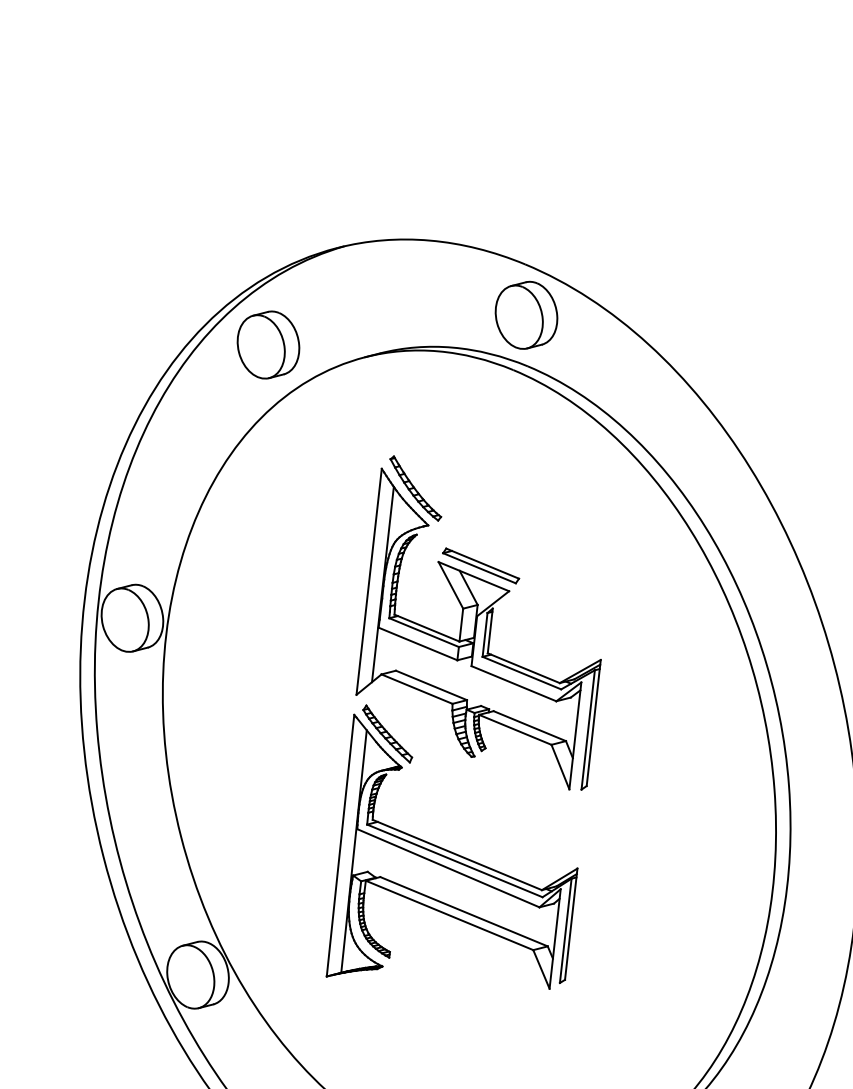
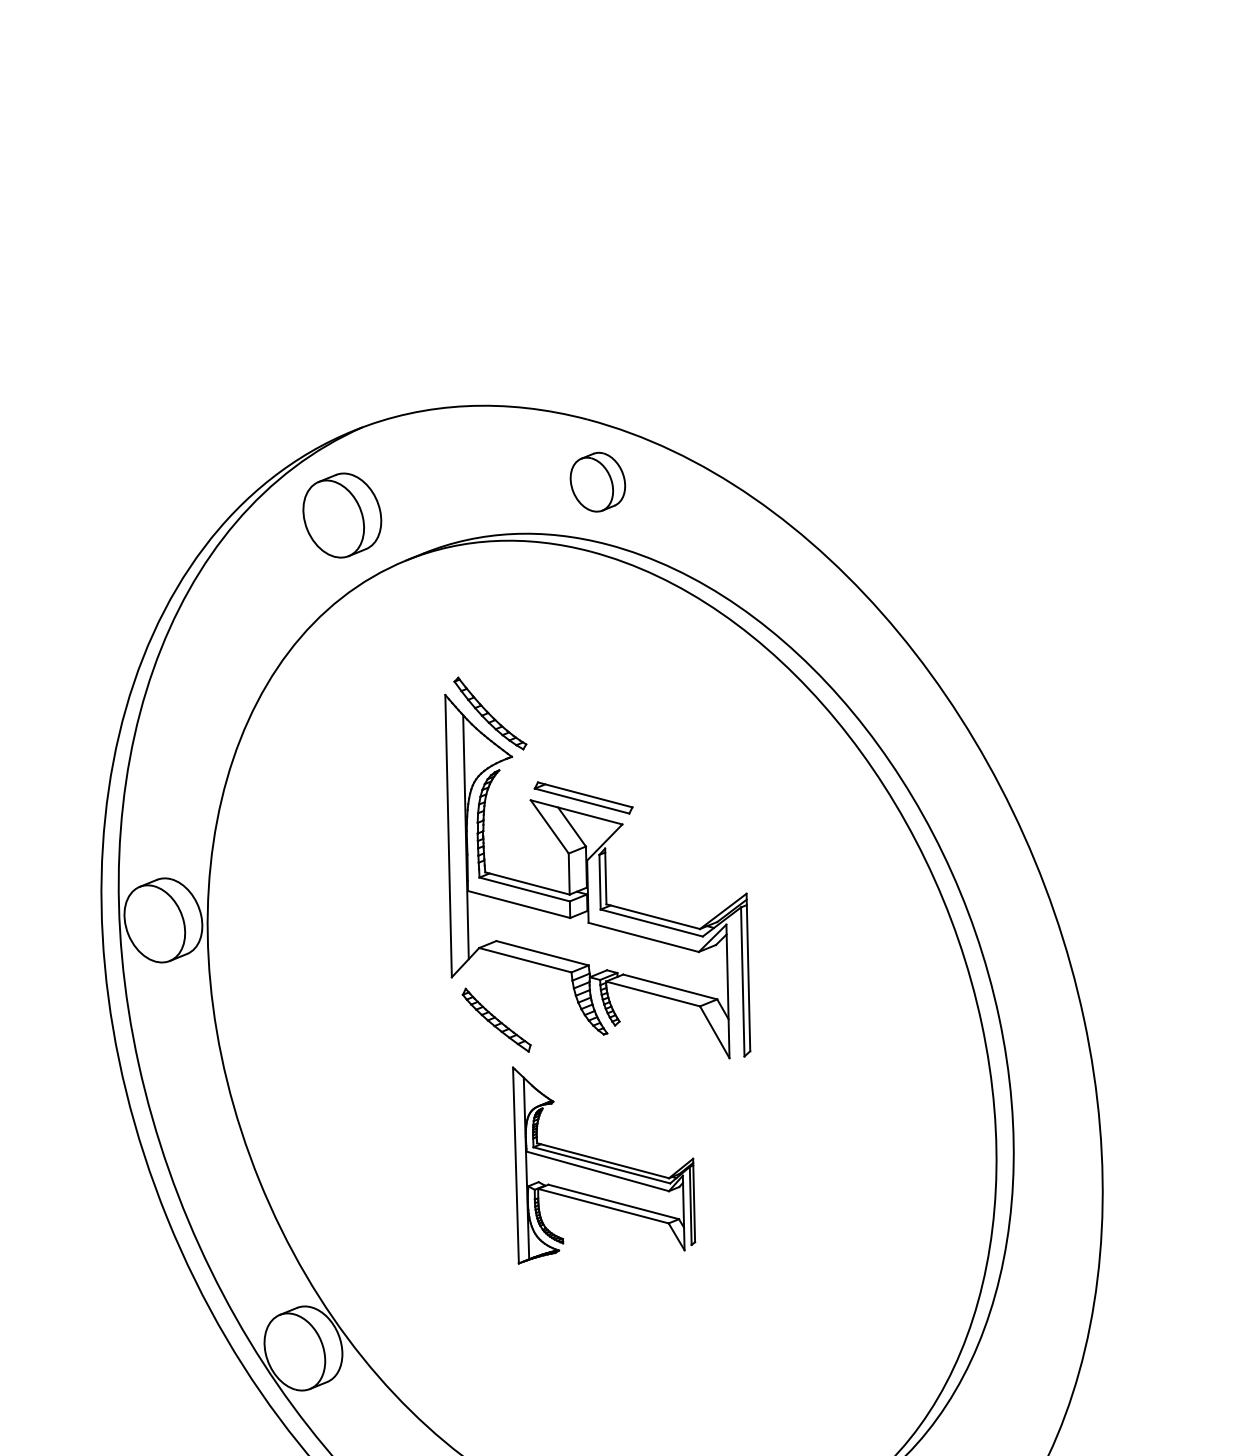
part: (526, 315) -> (597, 482), size x0.7
part: (268, 345) -> (342, 515), moved
part: (457, 861) -> (603, 1165), size x0.6

